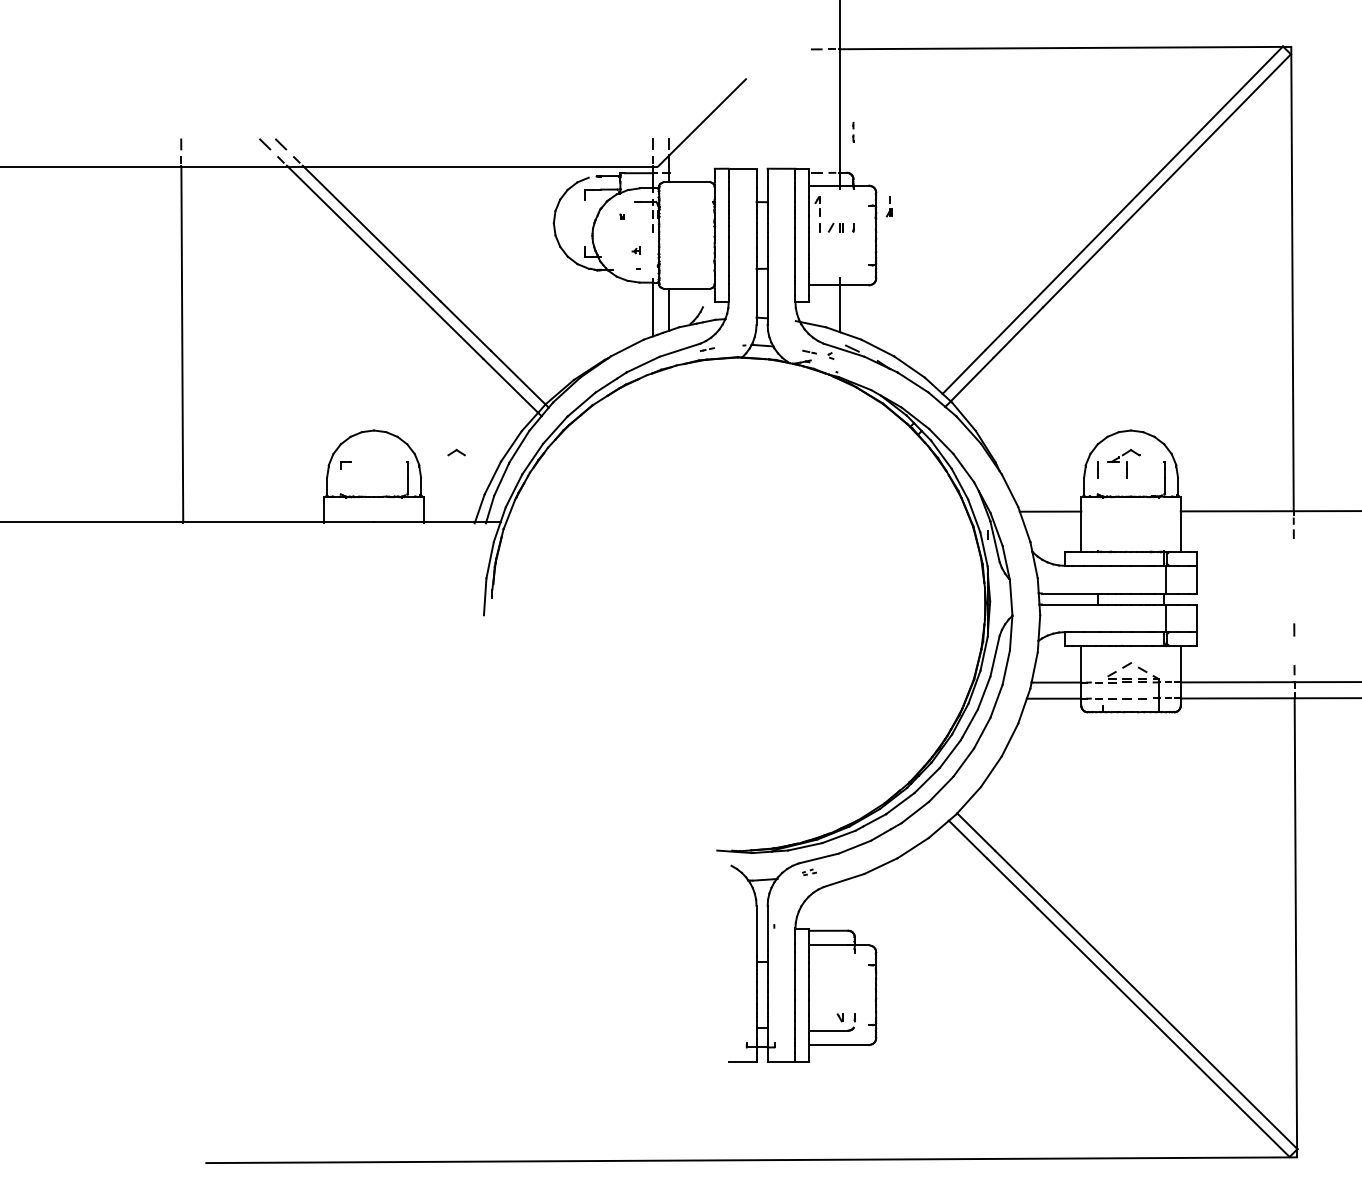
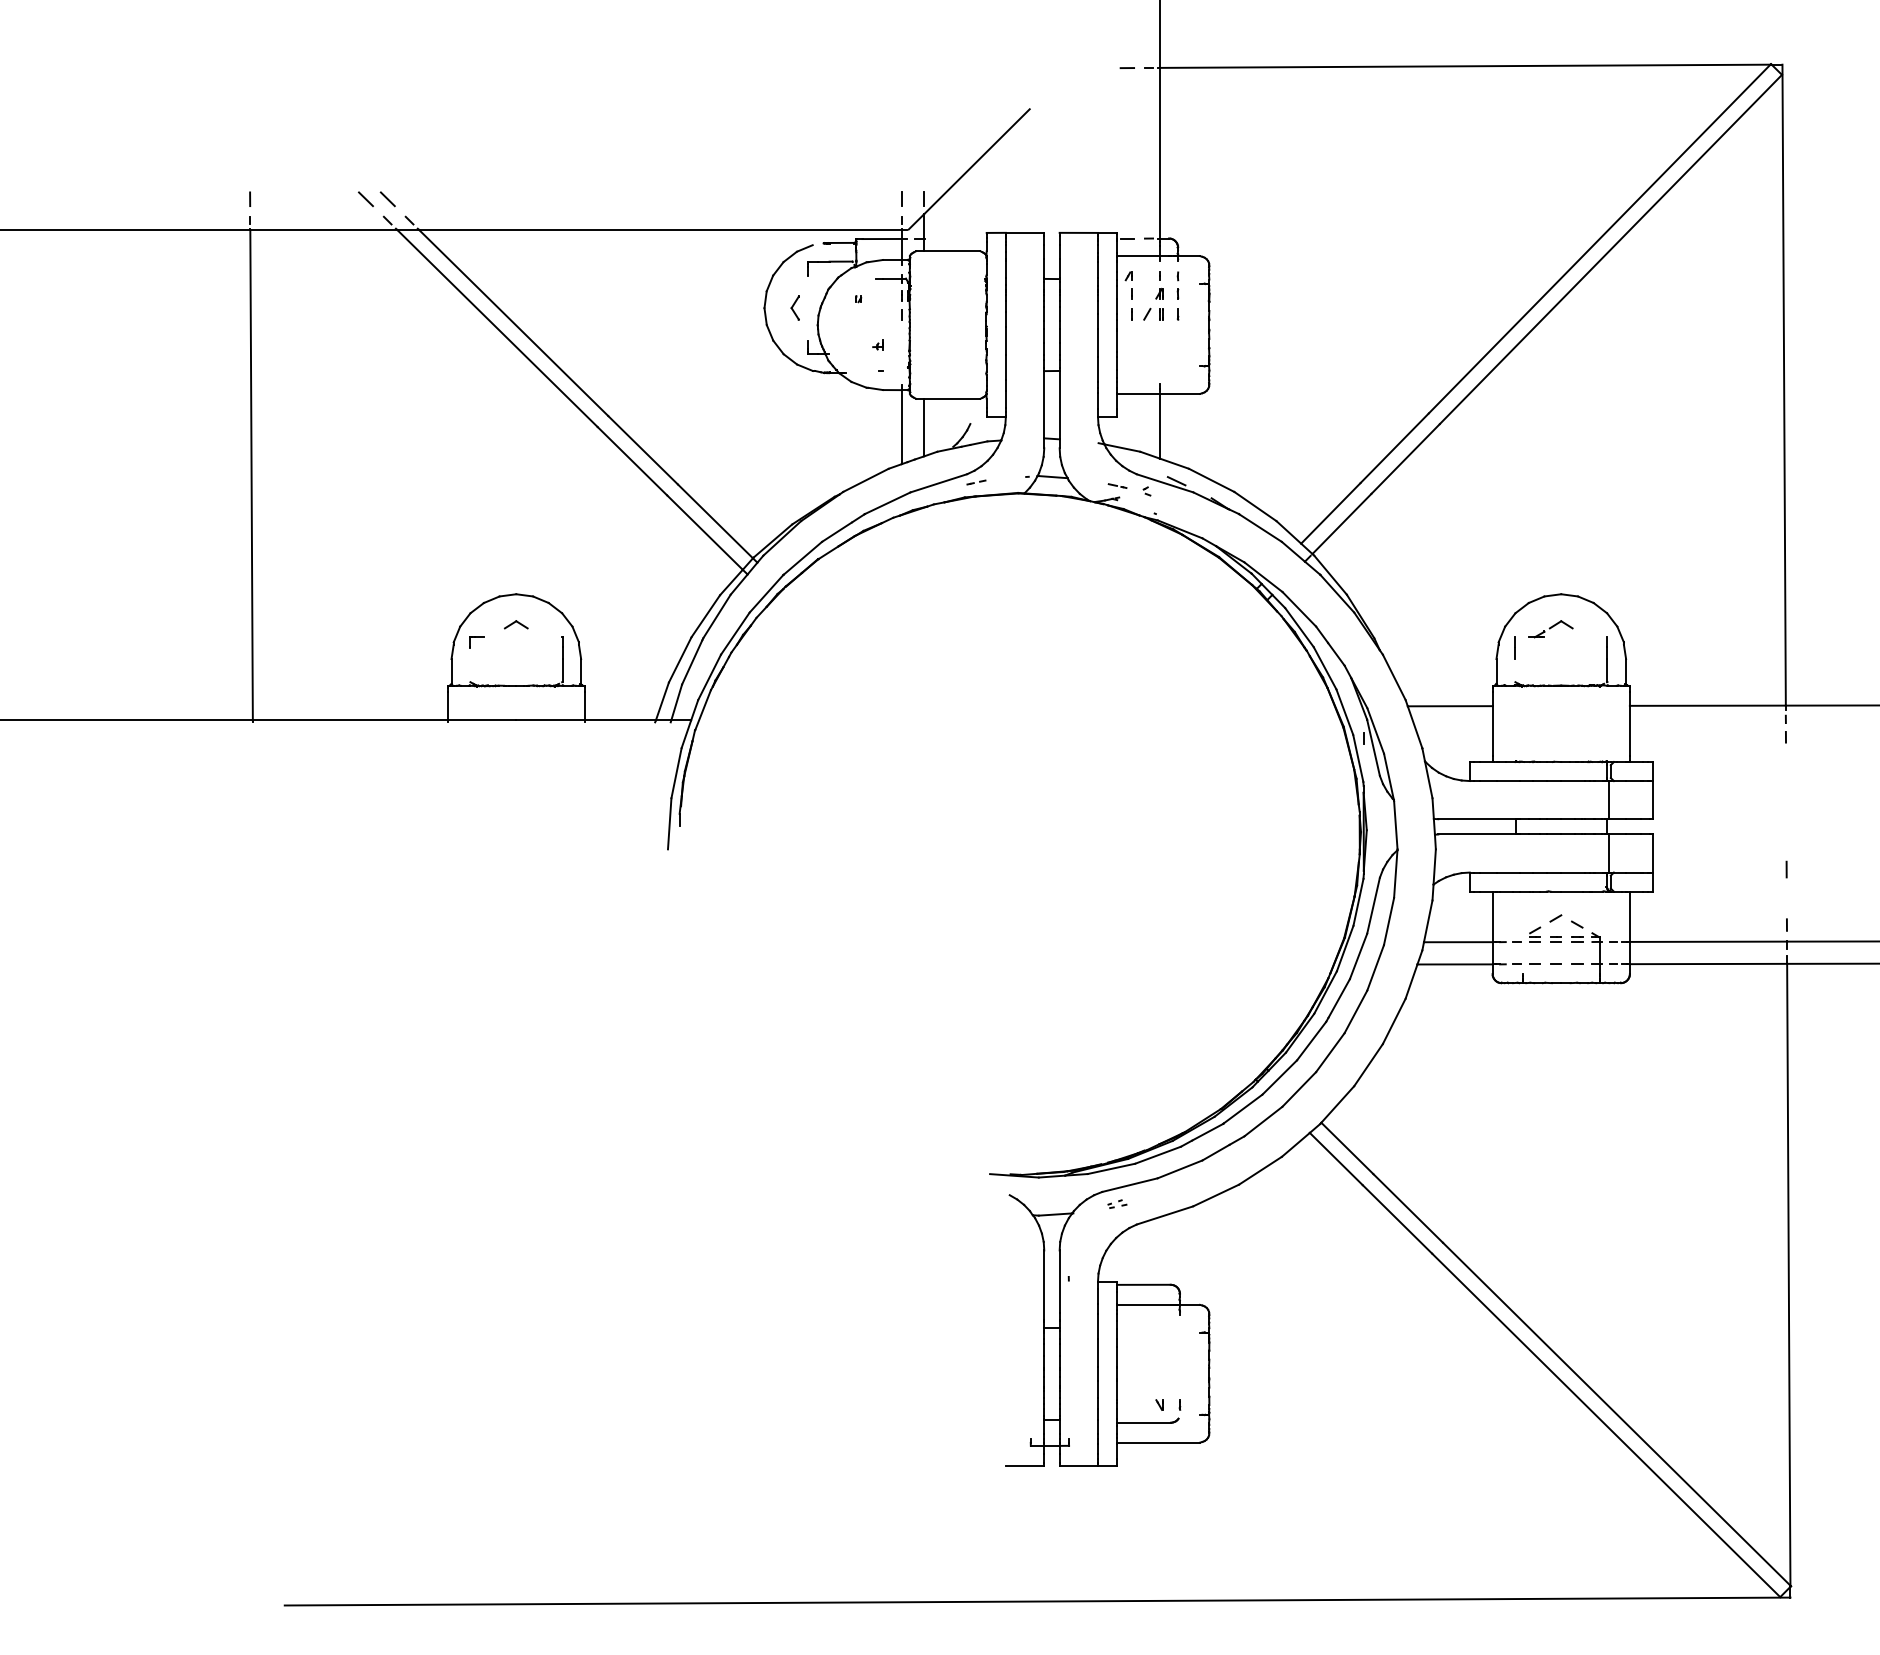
part: (853, 132) -> (1177, 285), moved
part: (889, 206) -> (1159, 285), moved
part: (575, 222) -> (794, 307), added
part: (456, 452) -> (515, 624), moved
line: (1126, 469) -> (1554, 647), removed

